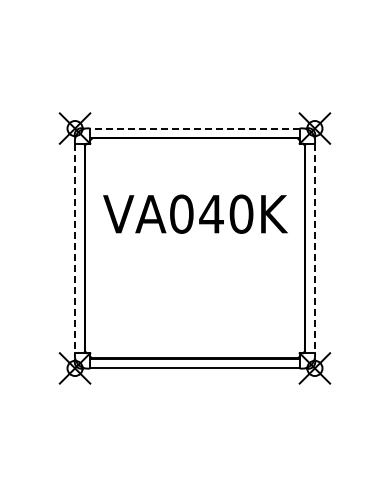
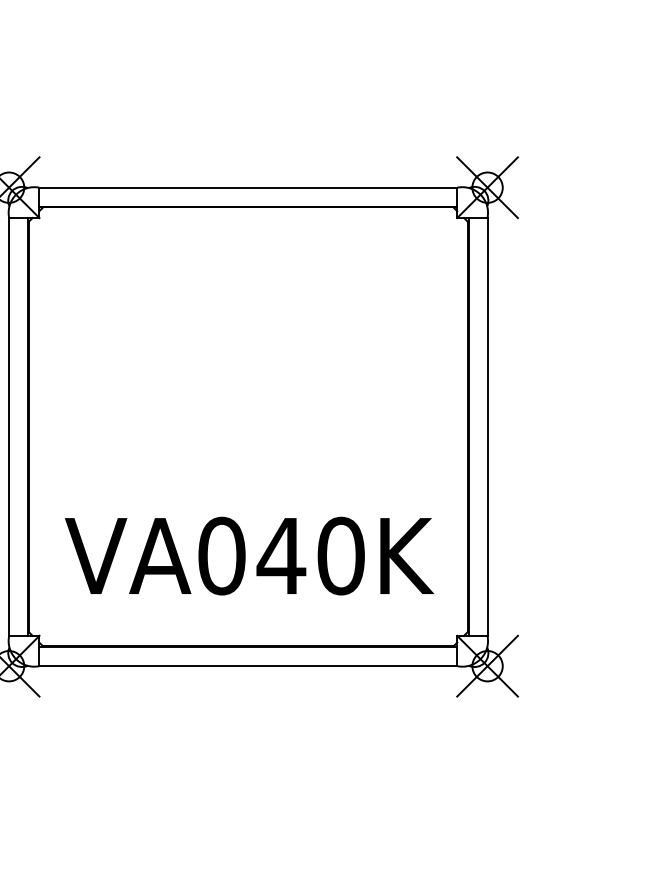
line: (194, 128) -> (247, 187), dashed -> solid
text: (195, 213) -> (249, 554), moved
line: (75, 248) -> (9, 426), dashed -> solid
line: (314, 248) -> (486, 426), dashed -> solid

